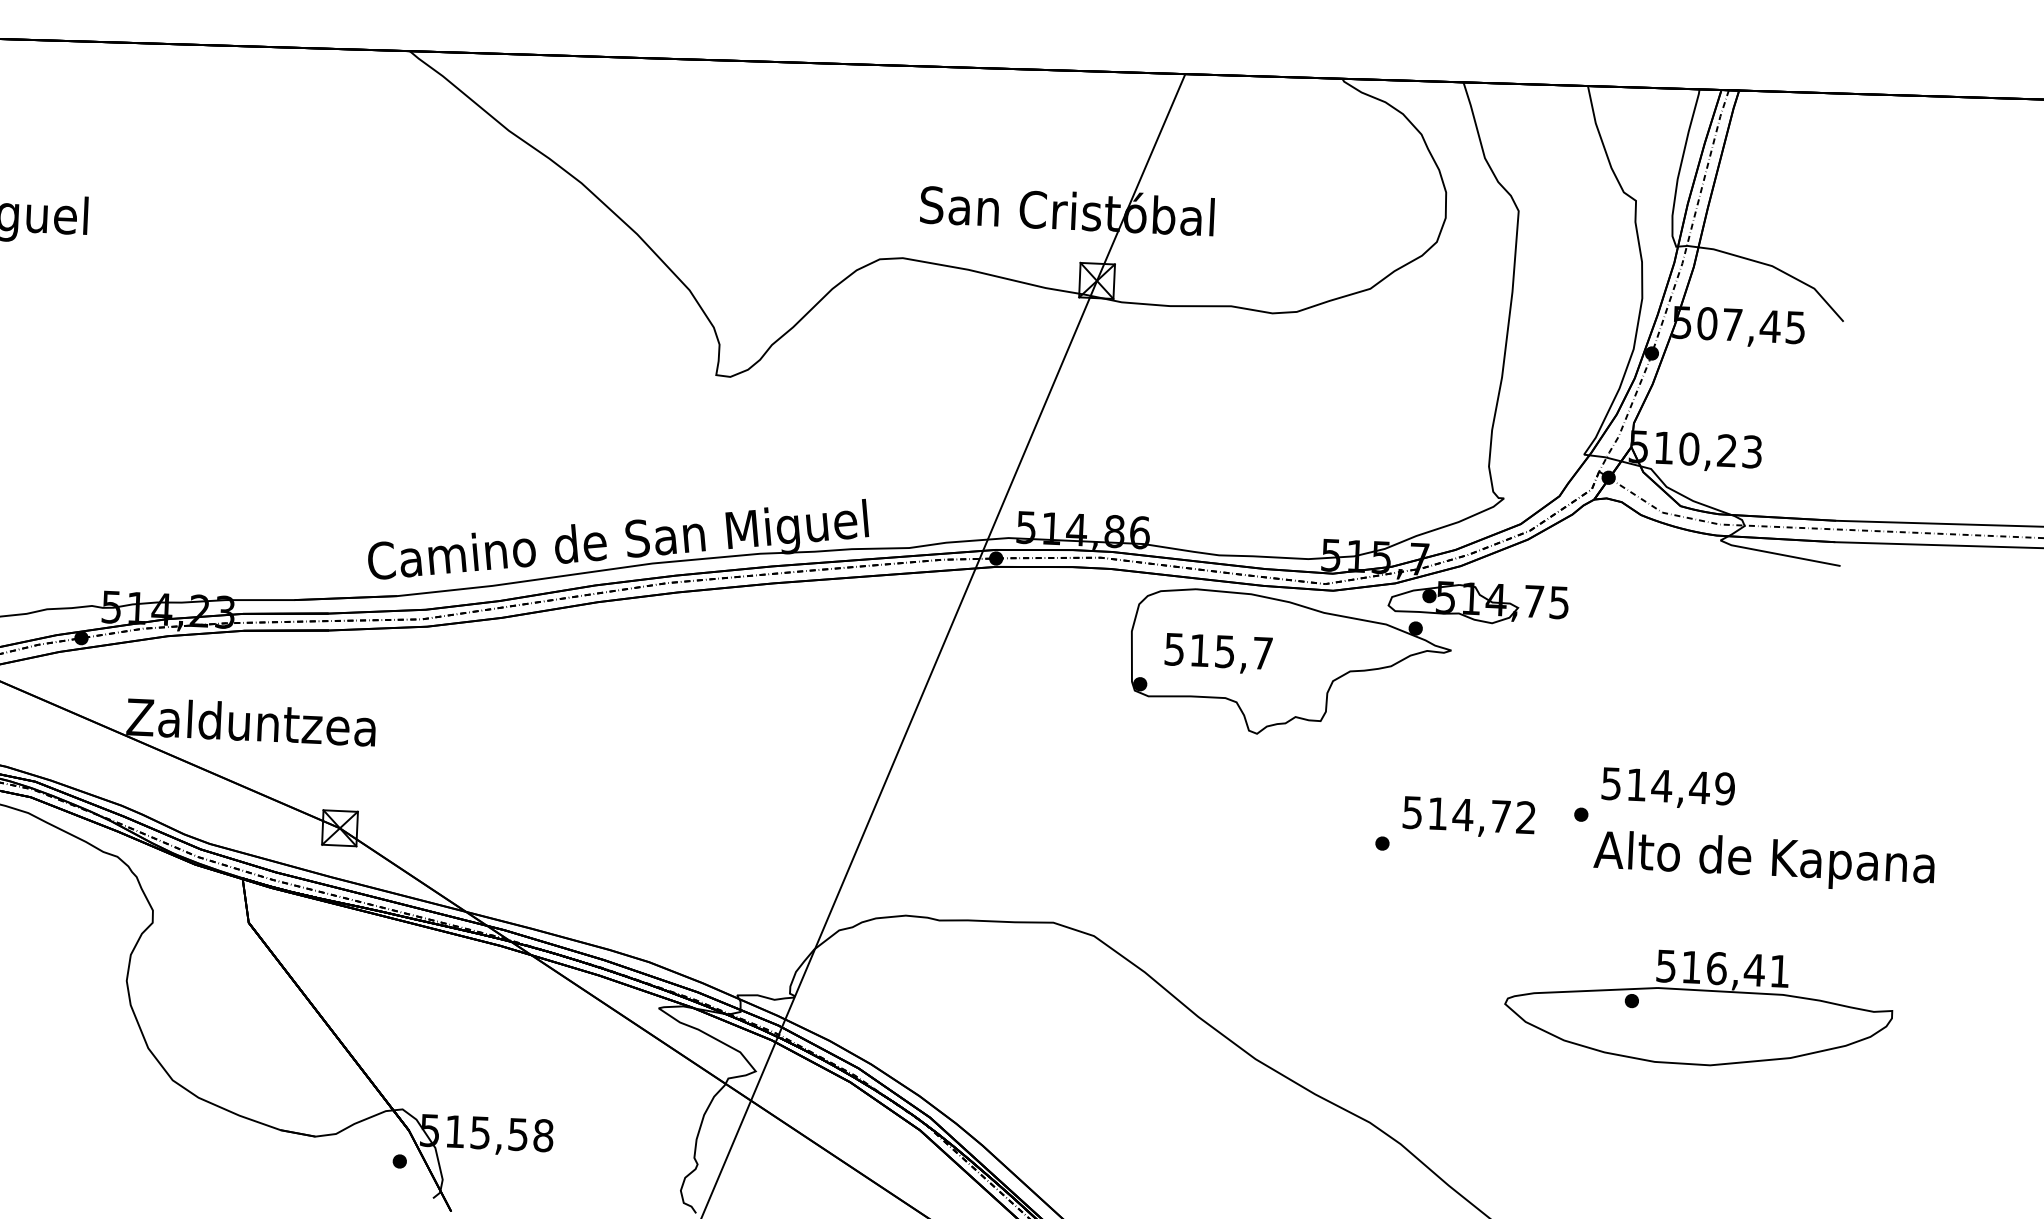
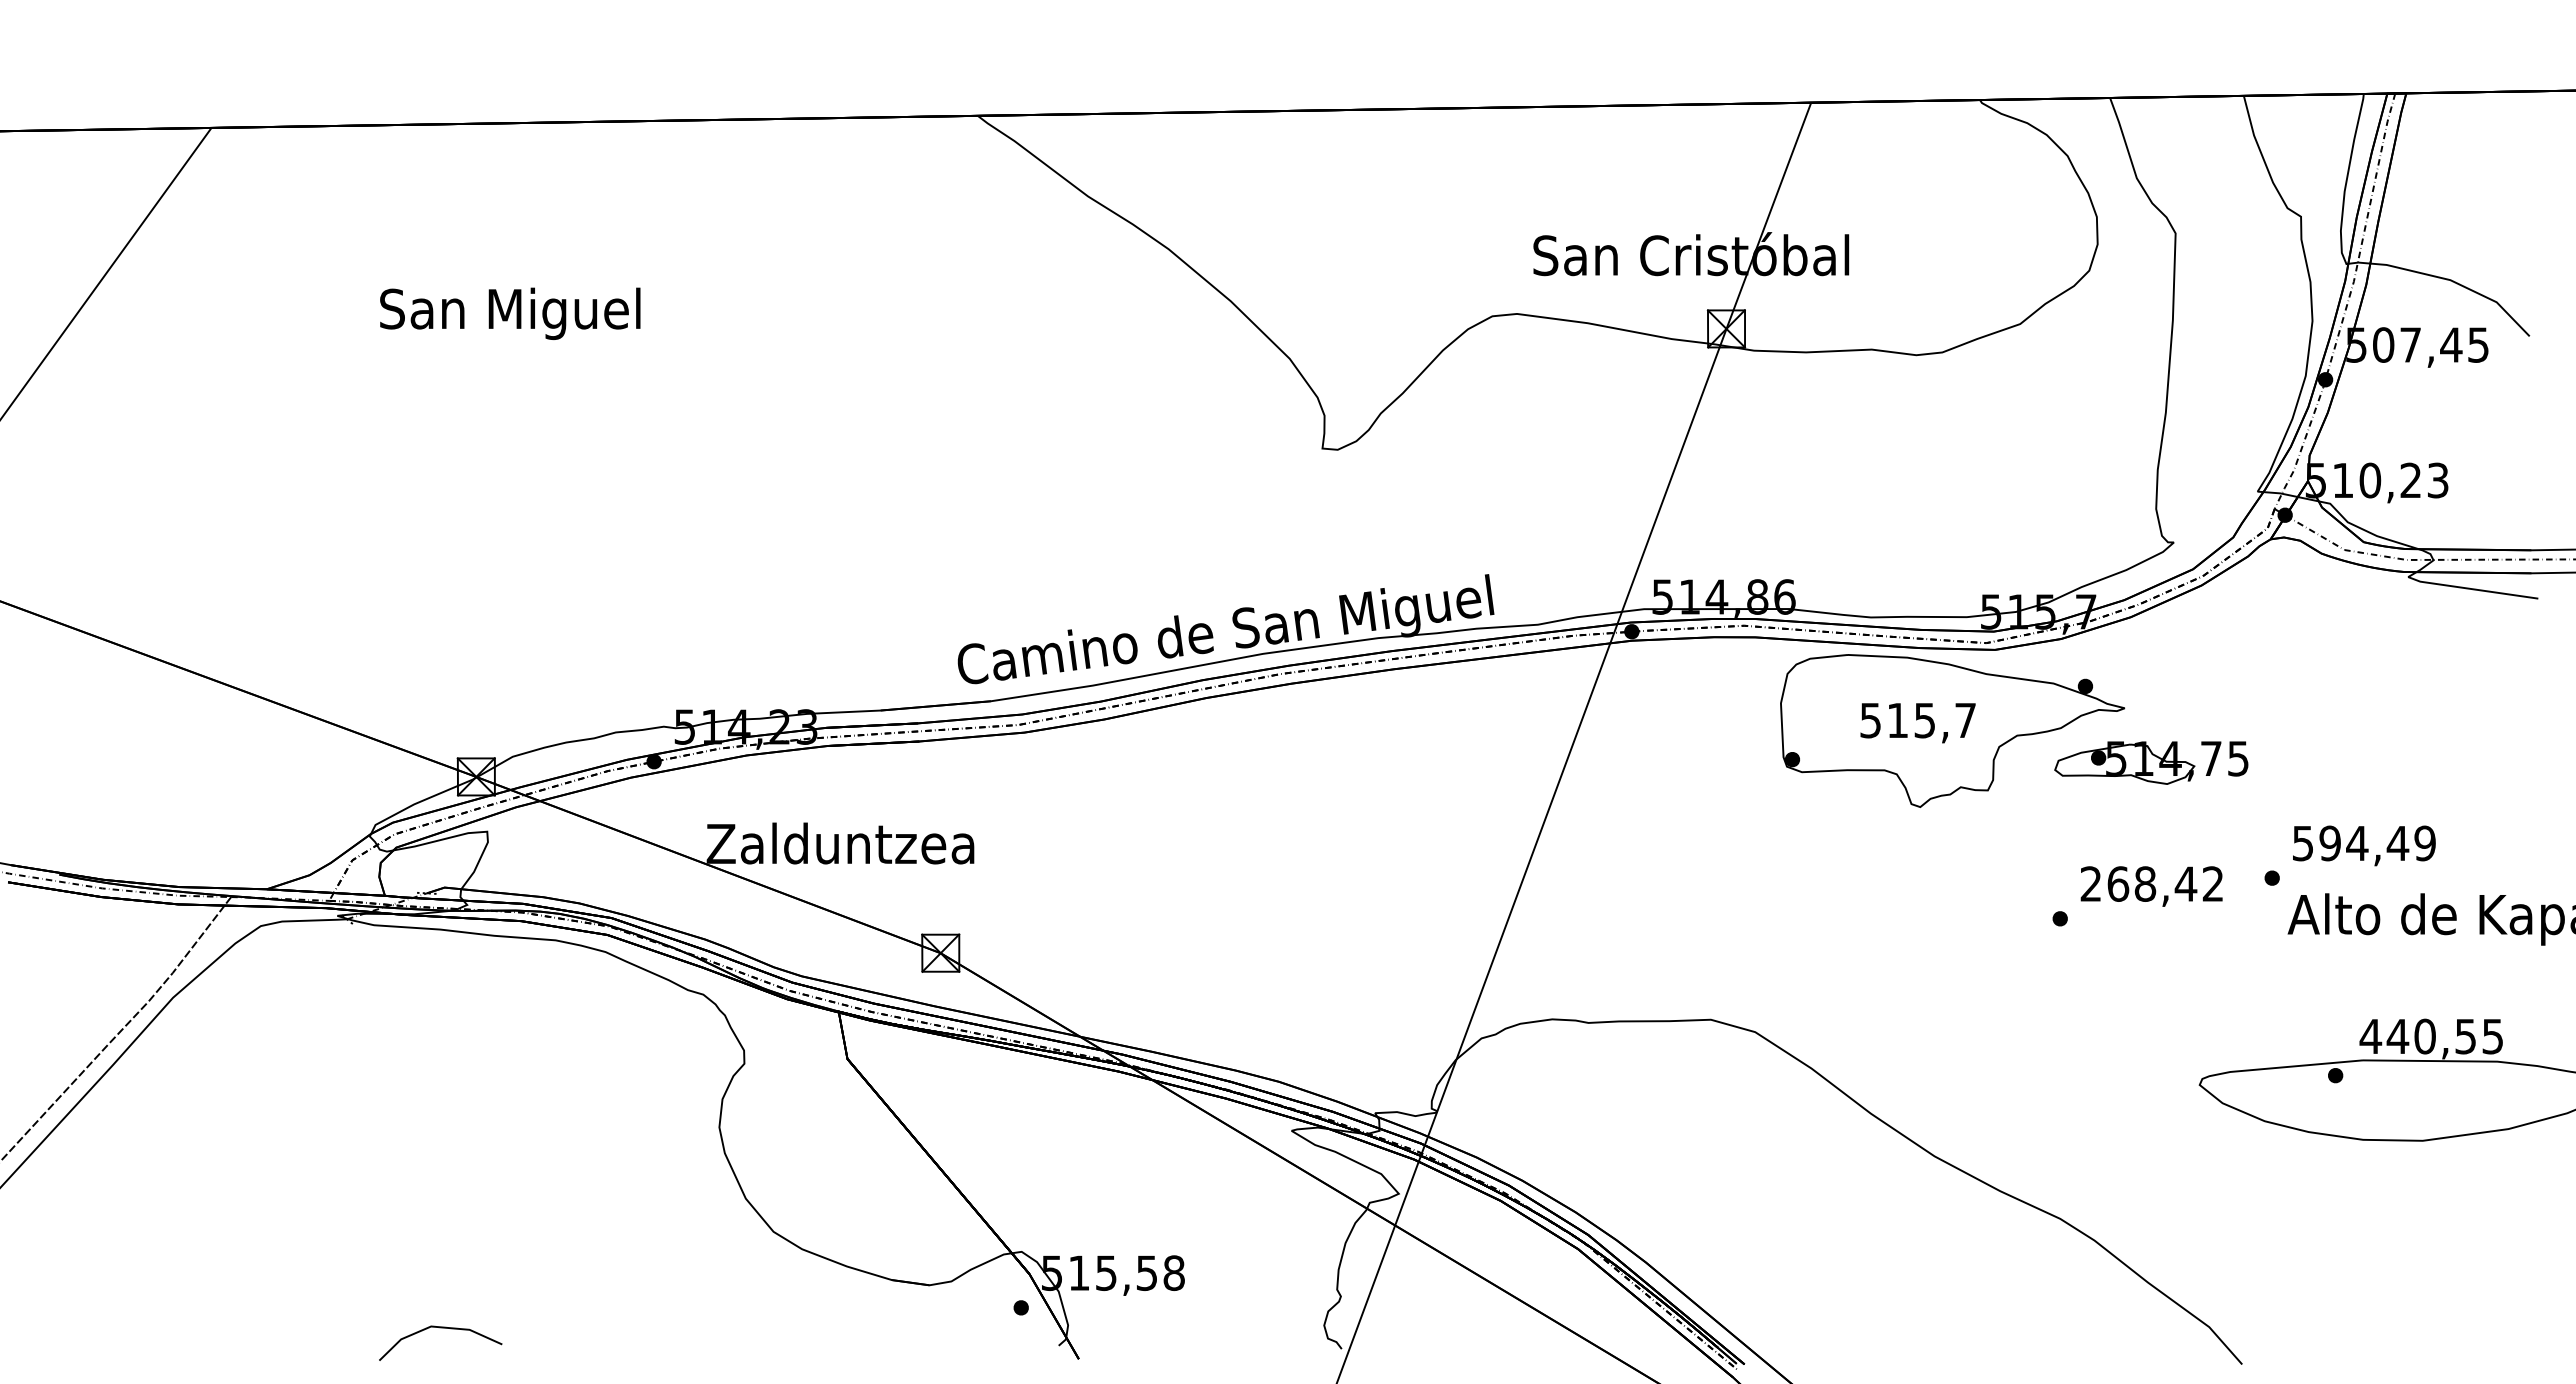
part: (1478, 602) -> (2151, 762), moved
text: (1217, 654) -> (1917, 723), moved
text: (1636, 784) -> (2329, 843), 514,49 -> 594,49
text: (1456, 814) -> (2138, 883), 514,72 -> 268,42
text: (1721, 968) -> (2430, 1036), 516,41 -> 440,55

